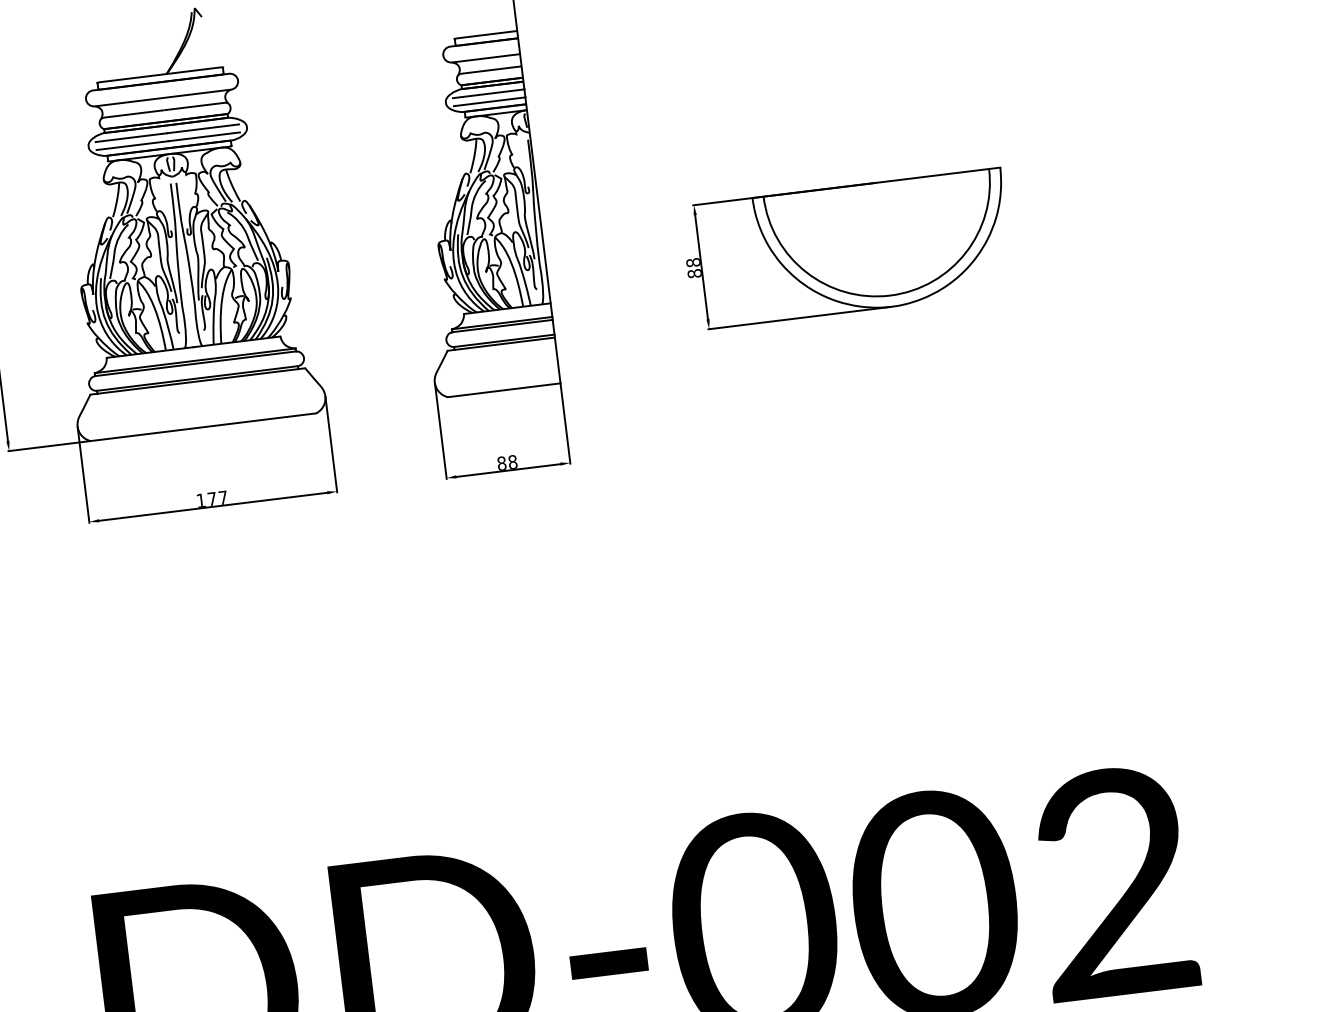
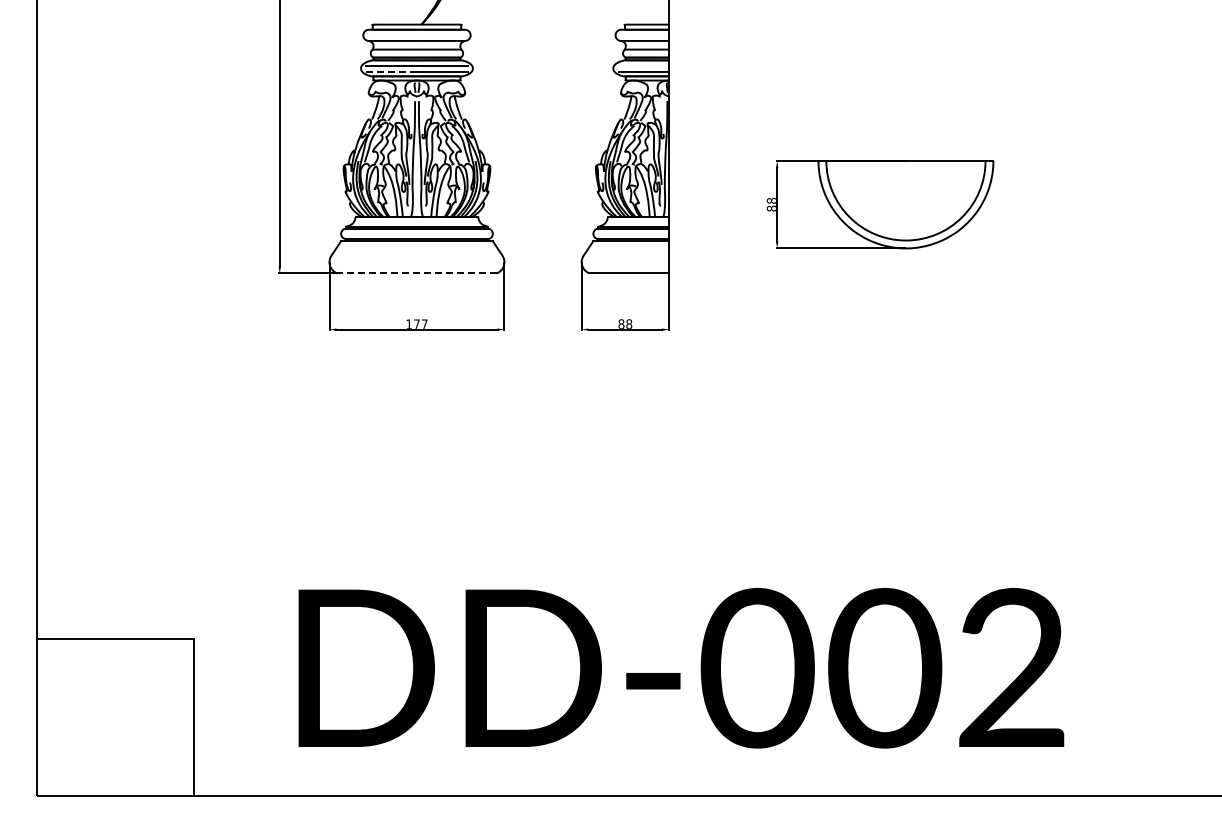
line: (488, 93) -> (643, 65), removed
line: (132, 145) -> (391, 71), solid -> dashed
line: (202, 427) -> (416, 273), solid -> dashed

